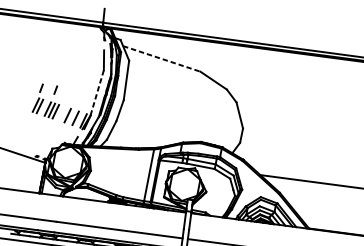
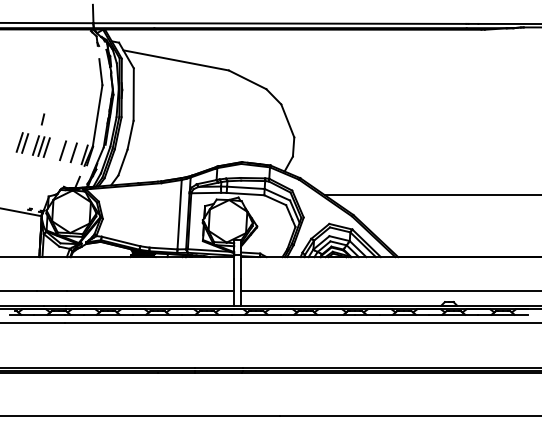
line: (162, 59) -> (176, 60), dashed -> solid
line: (41, 88) -> (23, 119), removed
line: (97, 92) -> (97, 115), dashed -> solid

